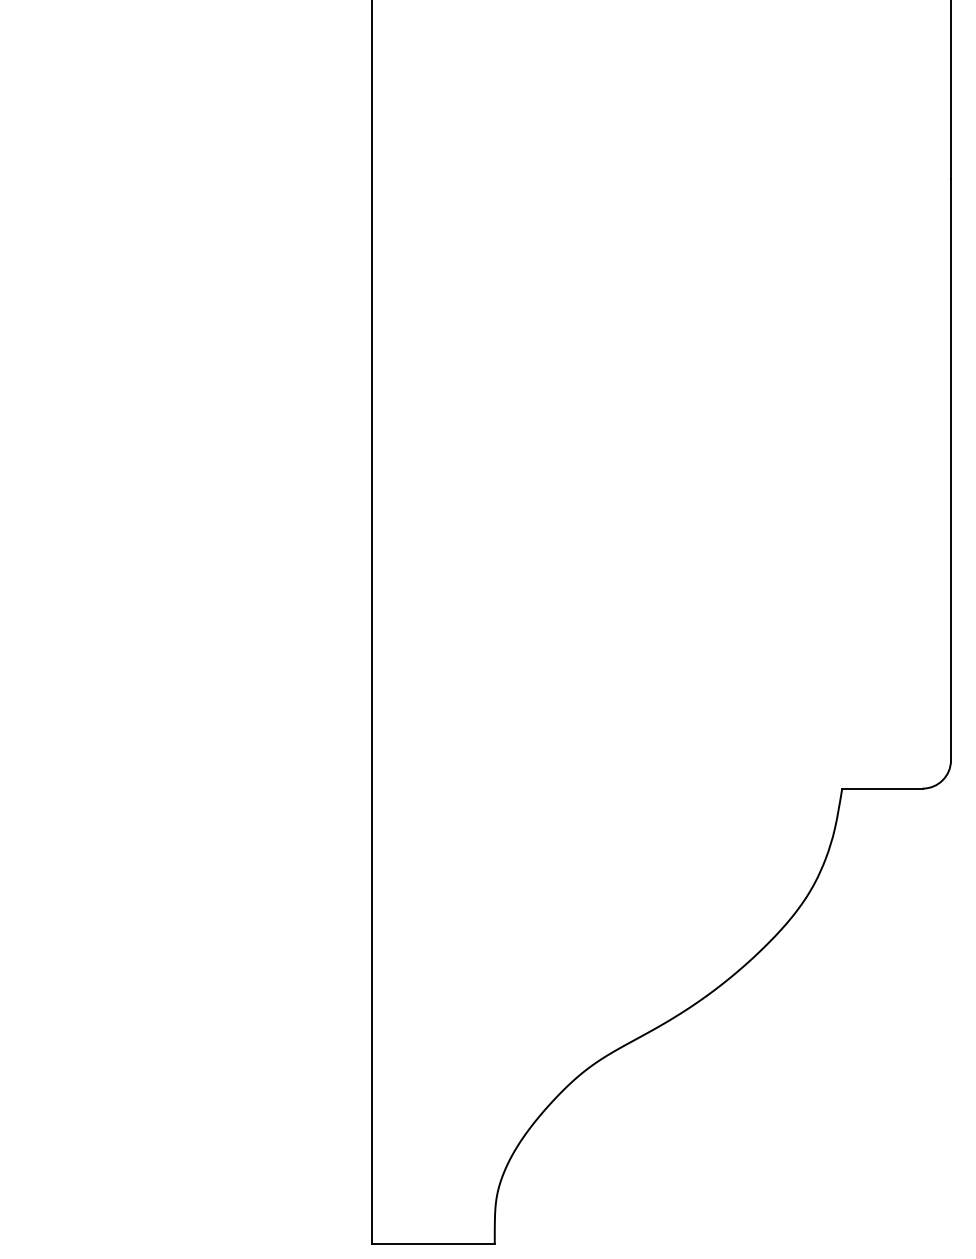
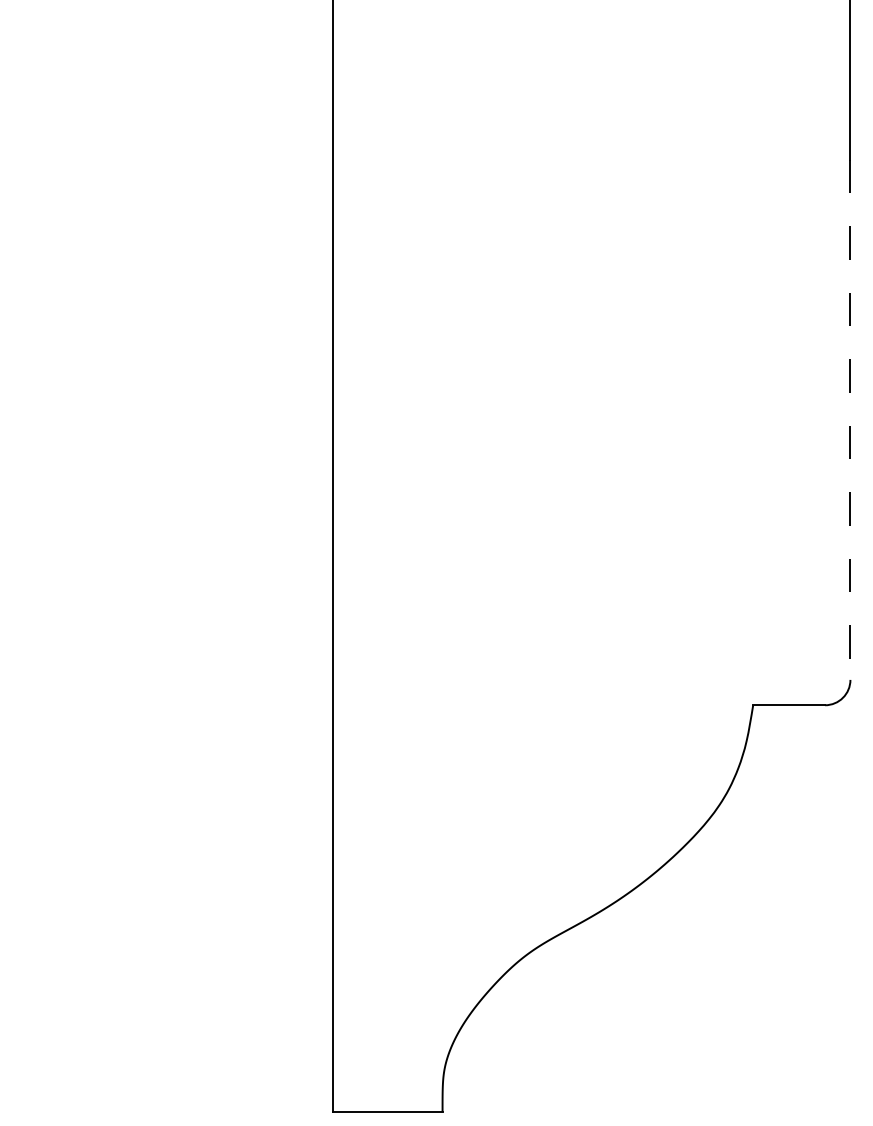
line: (951, 469) -> (850, 419), solid -> dashed

